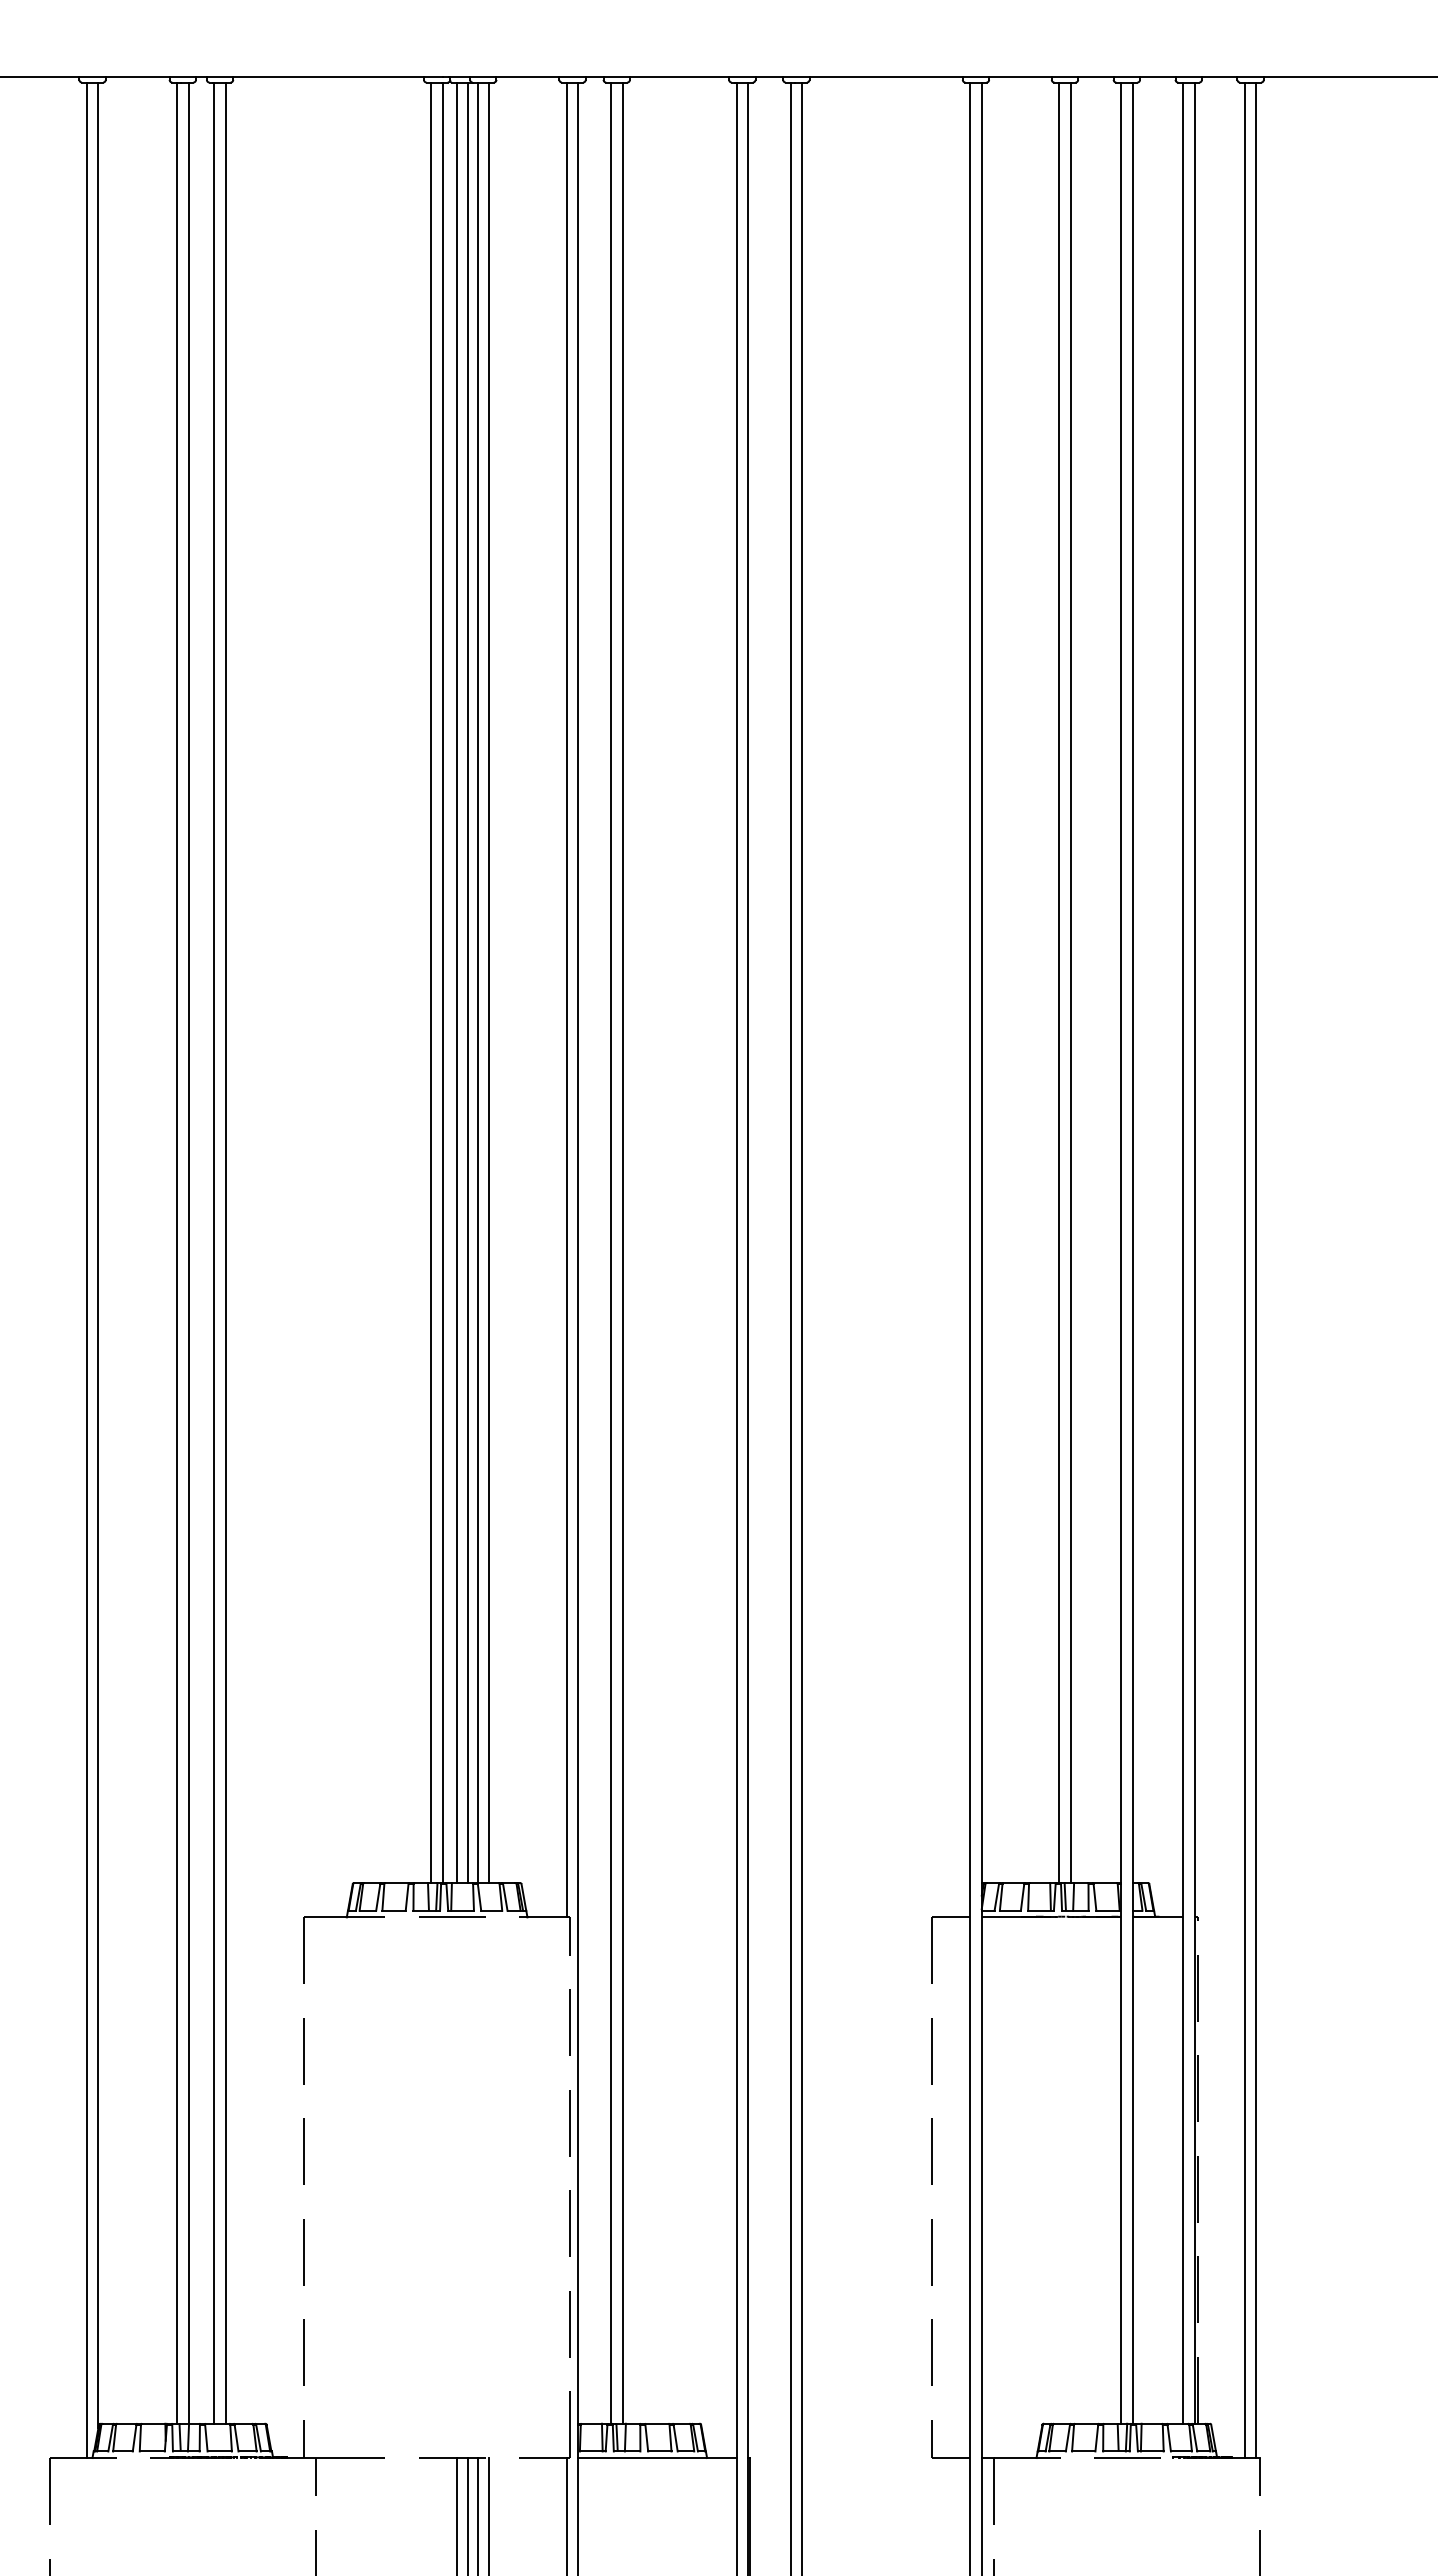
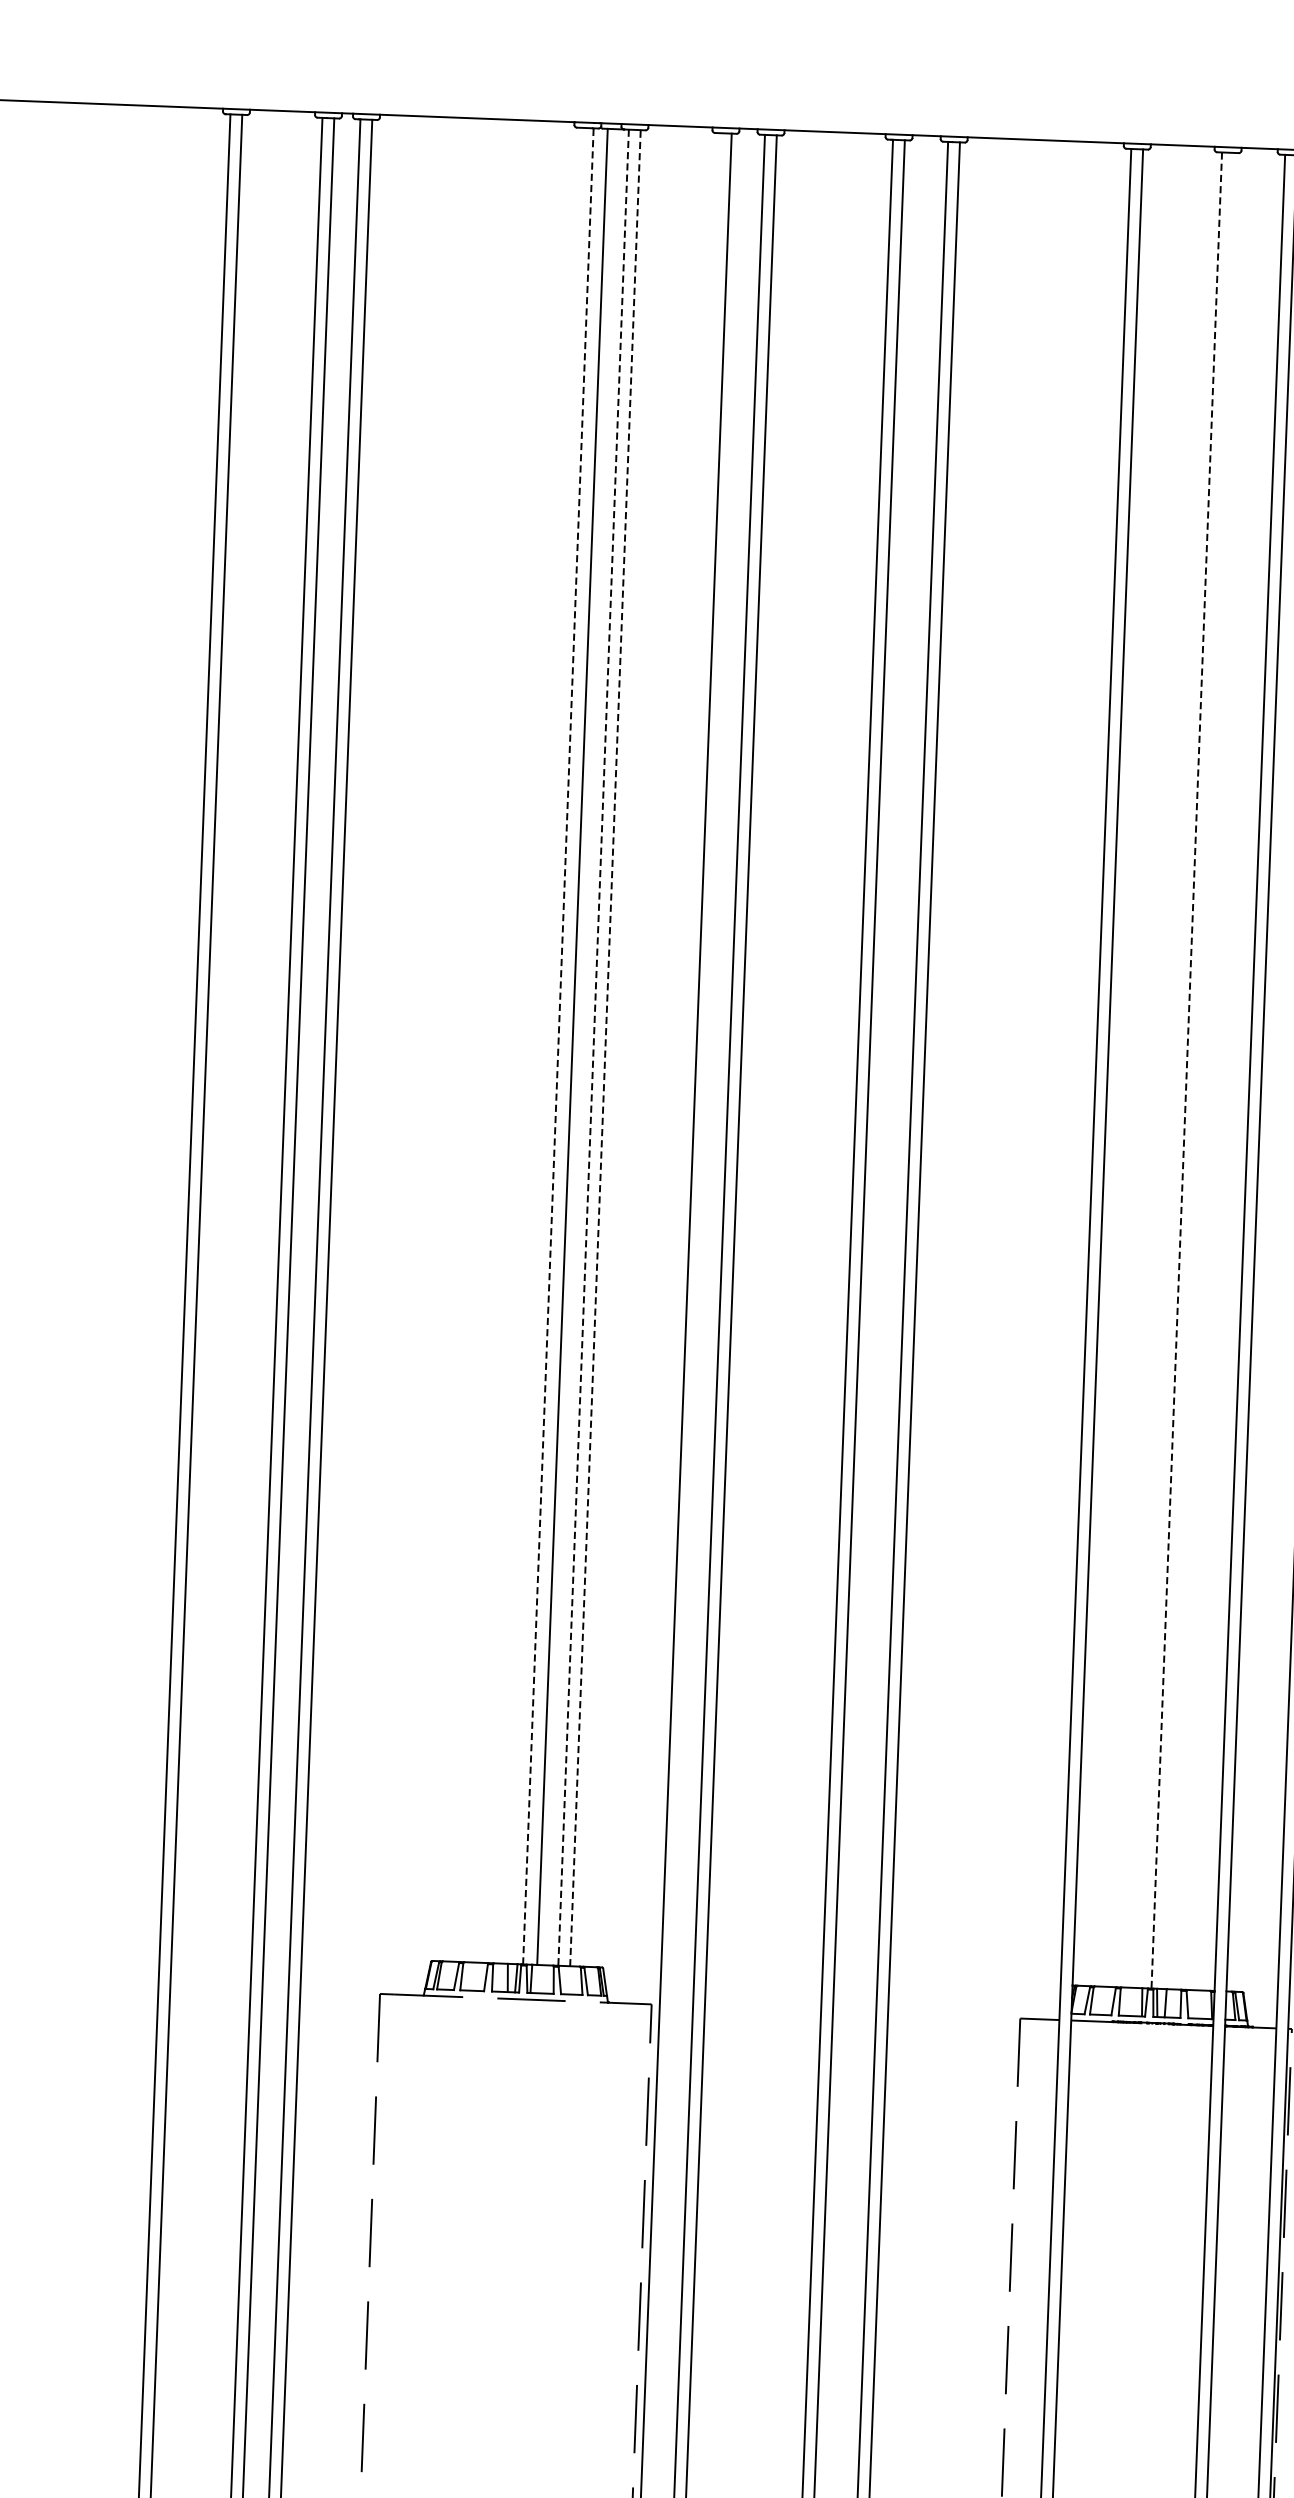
line: (431, 982) -> (546, 1045), removed
line: (442, 982) -> (557, 1046), solid -> dashed
line: (468, 982) -> (584, 1047), removed
line: (489, 982) -> (605, 1047), solid -> dashed
line: (1070, 982) -> (1198, 1070), removed
line: (477, 983) -> (593, 1048), solid -> dashed
line: (1059, 983) -> (1187, 1071), solid -> dashed
line: (566, 999) -> (683, 1068), removed

